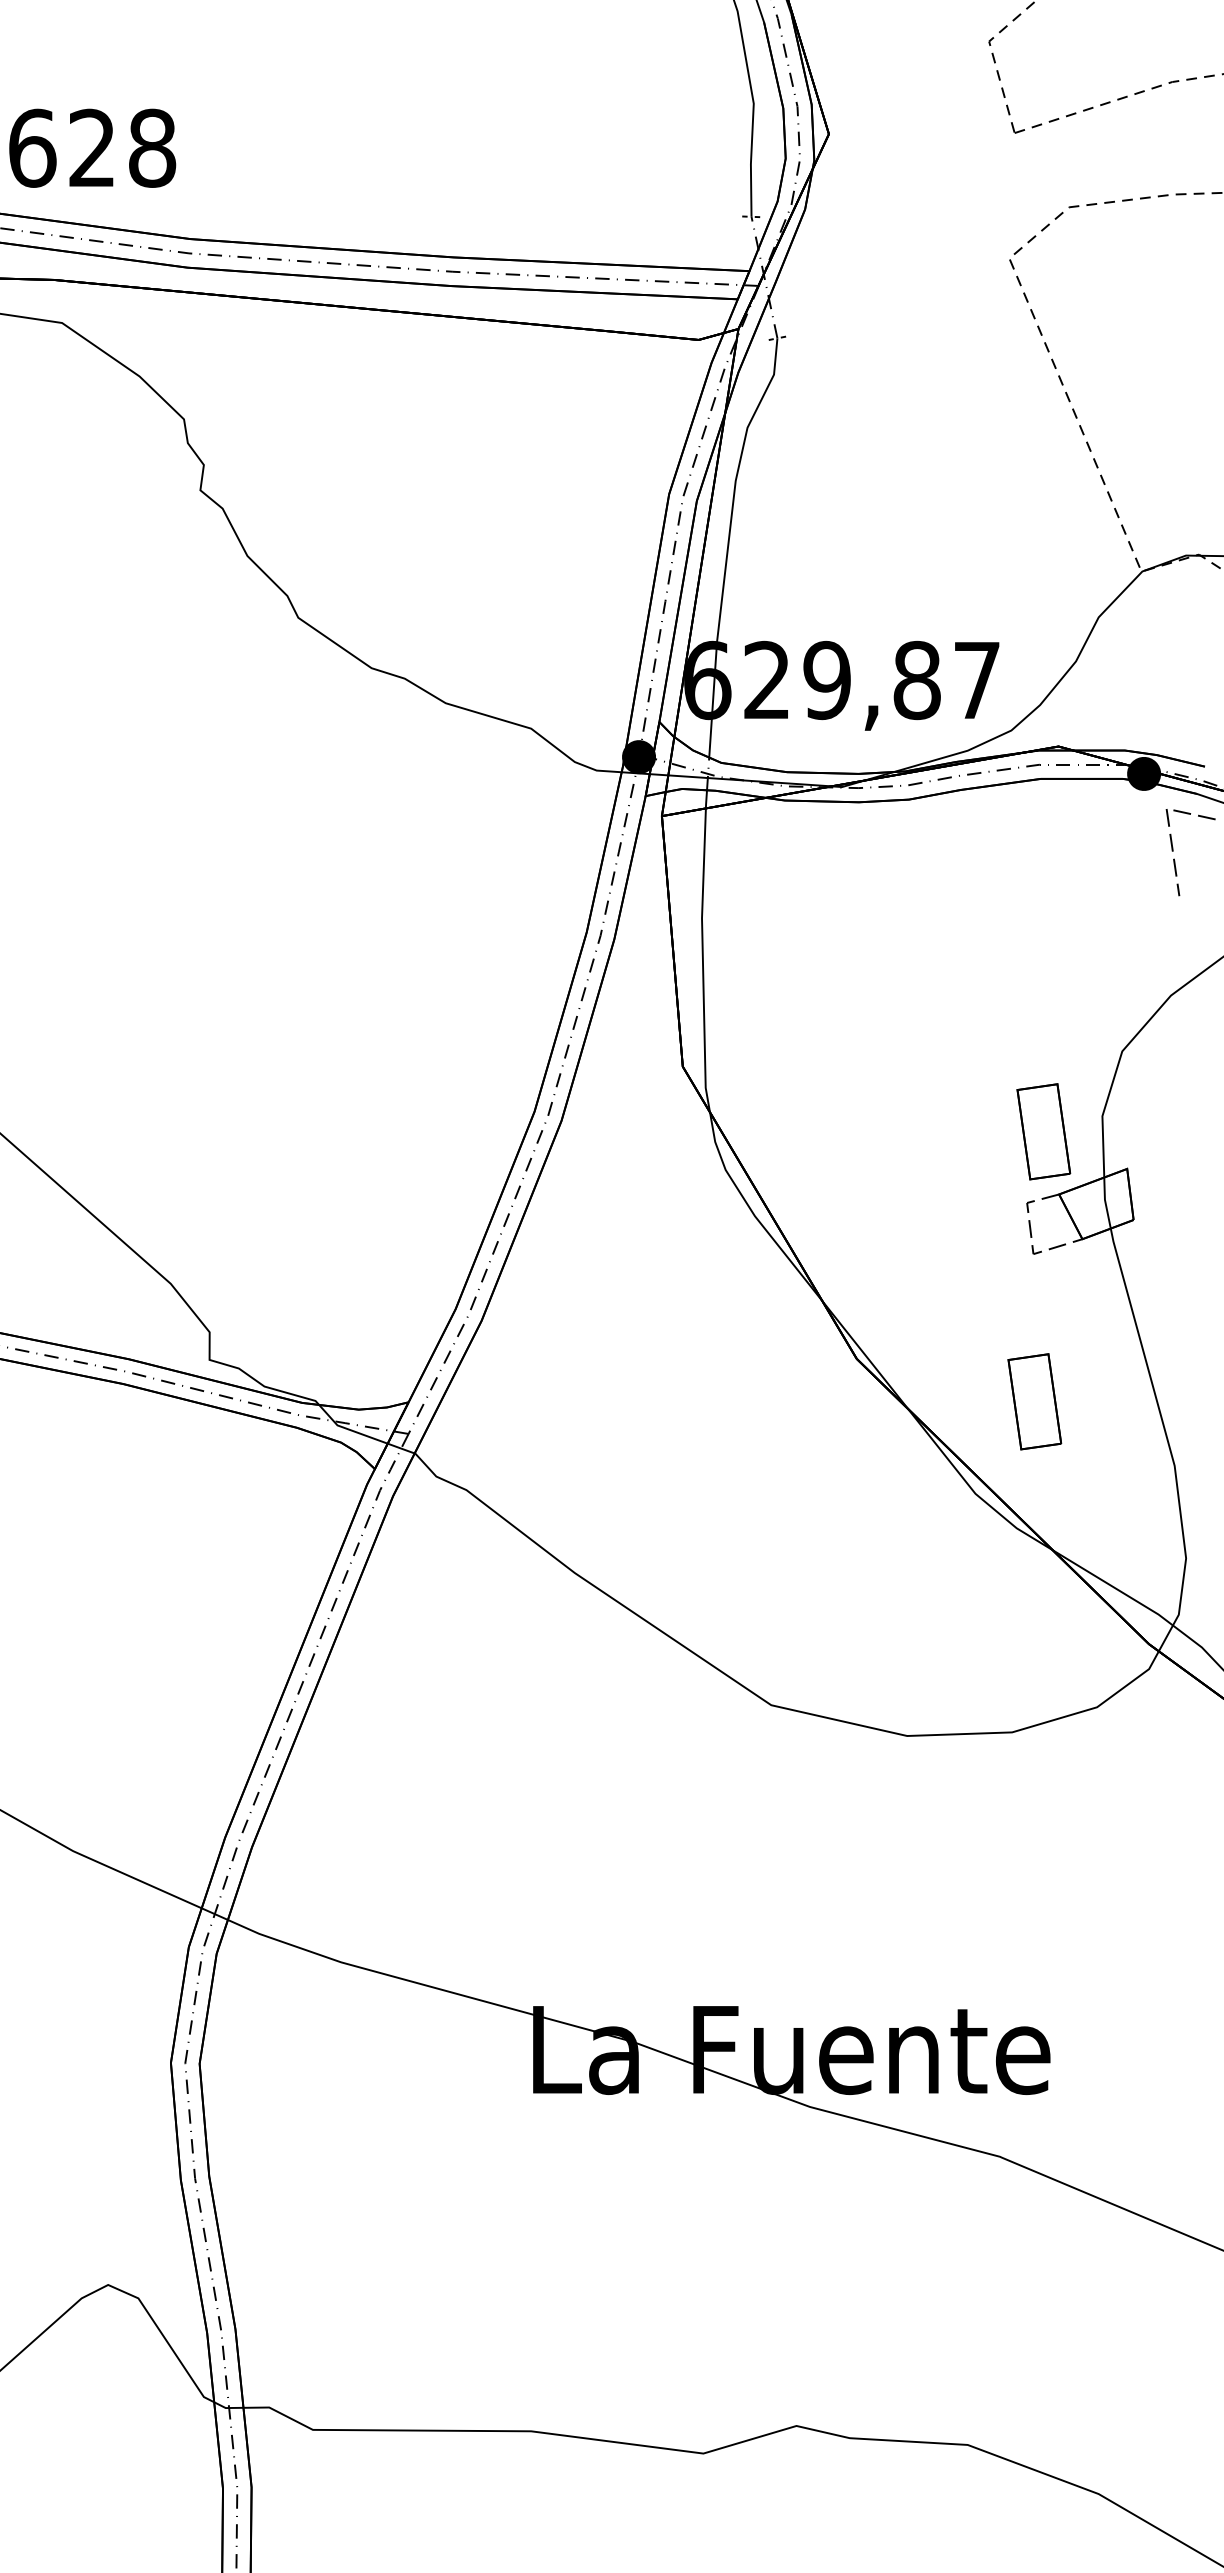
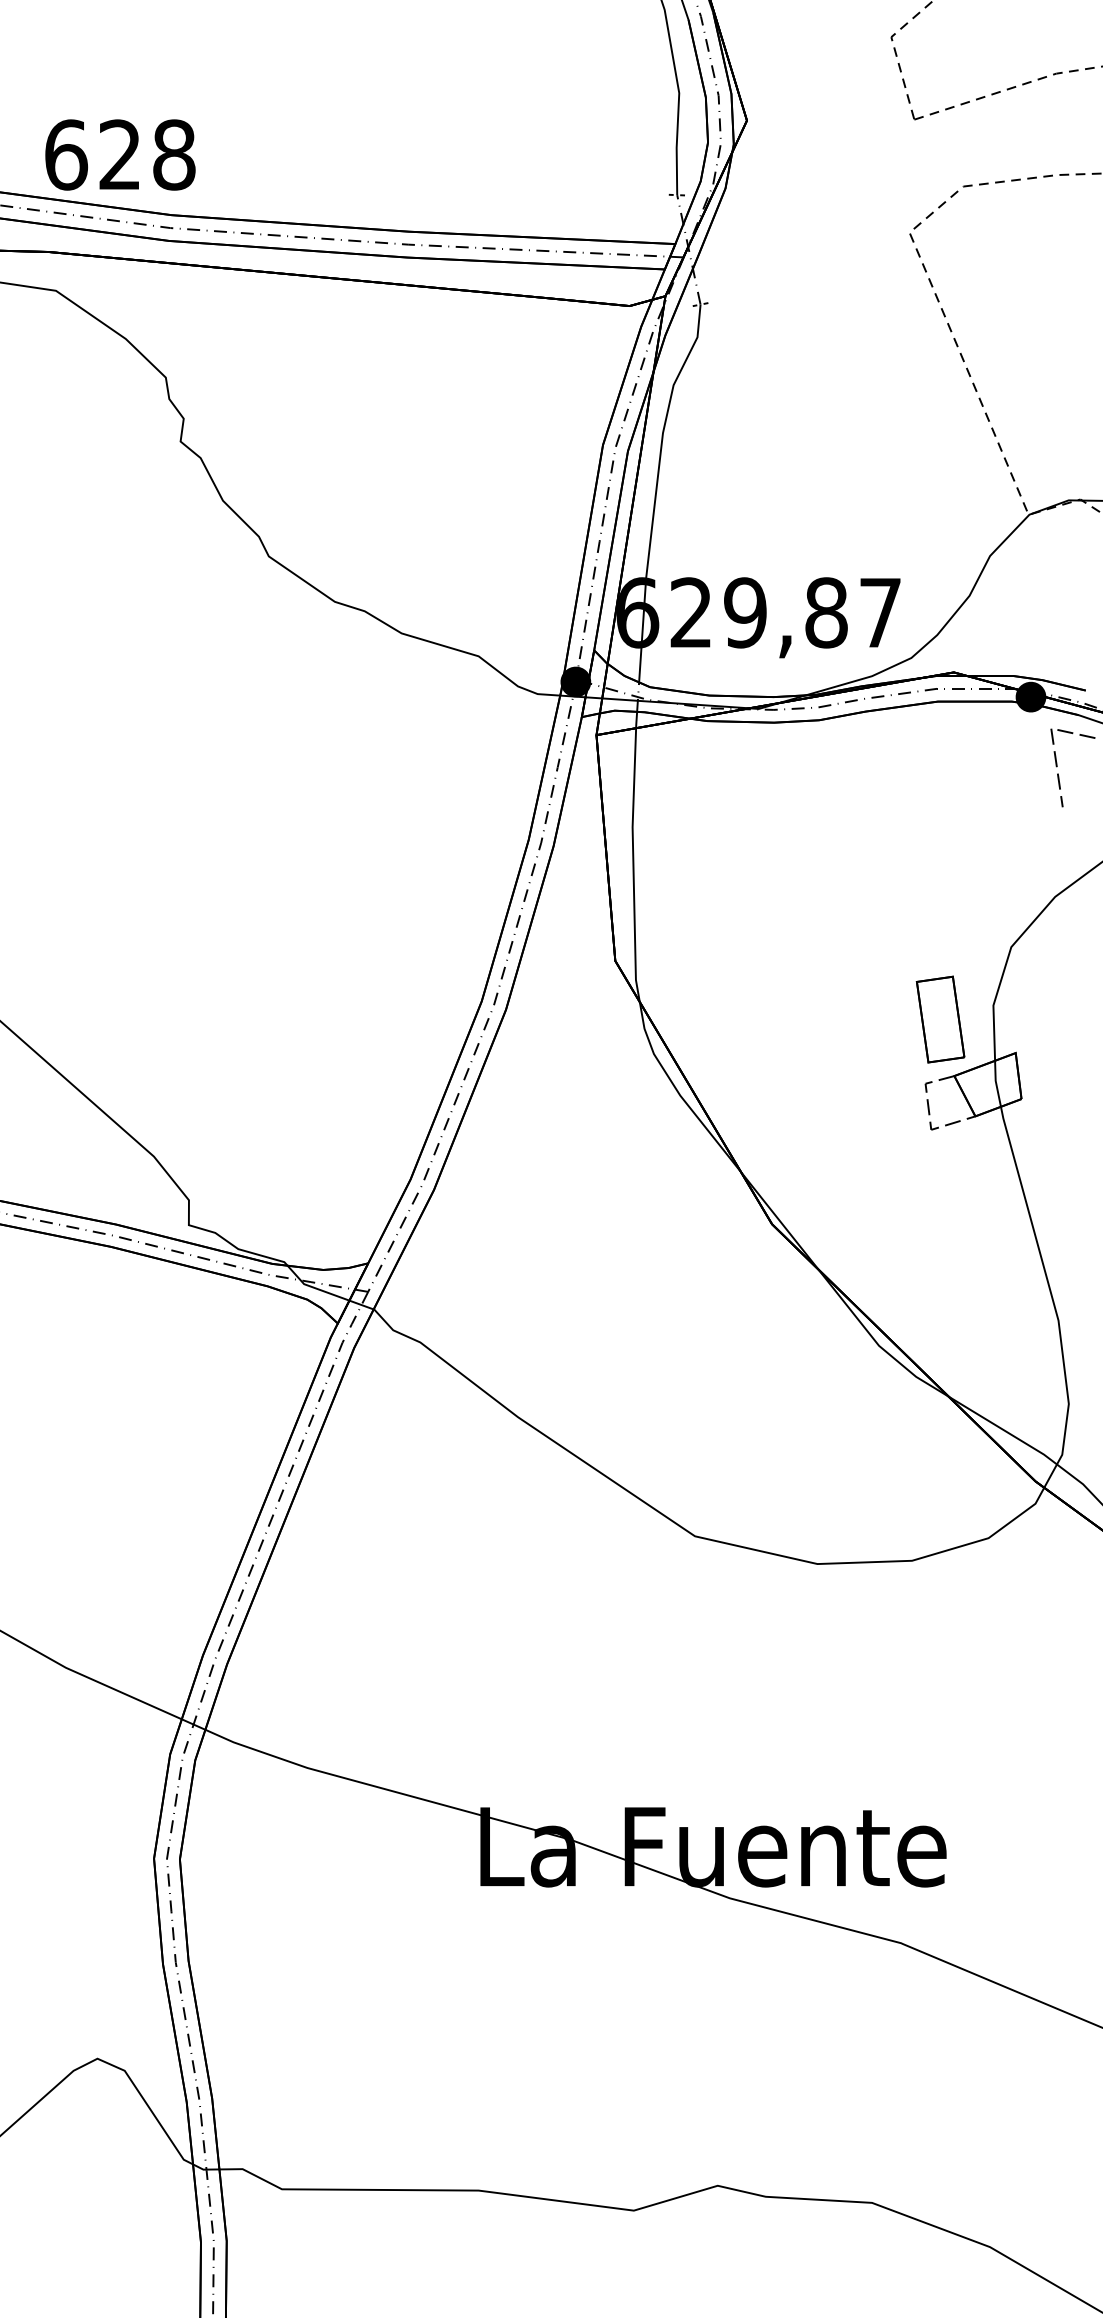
text: (92, 147) -> (120, 154), moved
part: (1034, 1401) -> (932, 1262), removed

